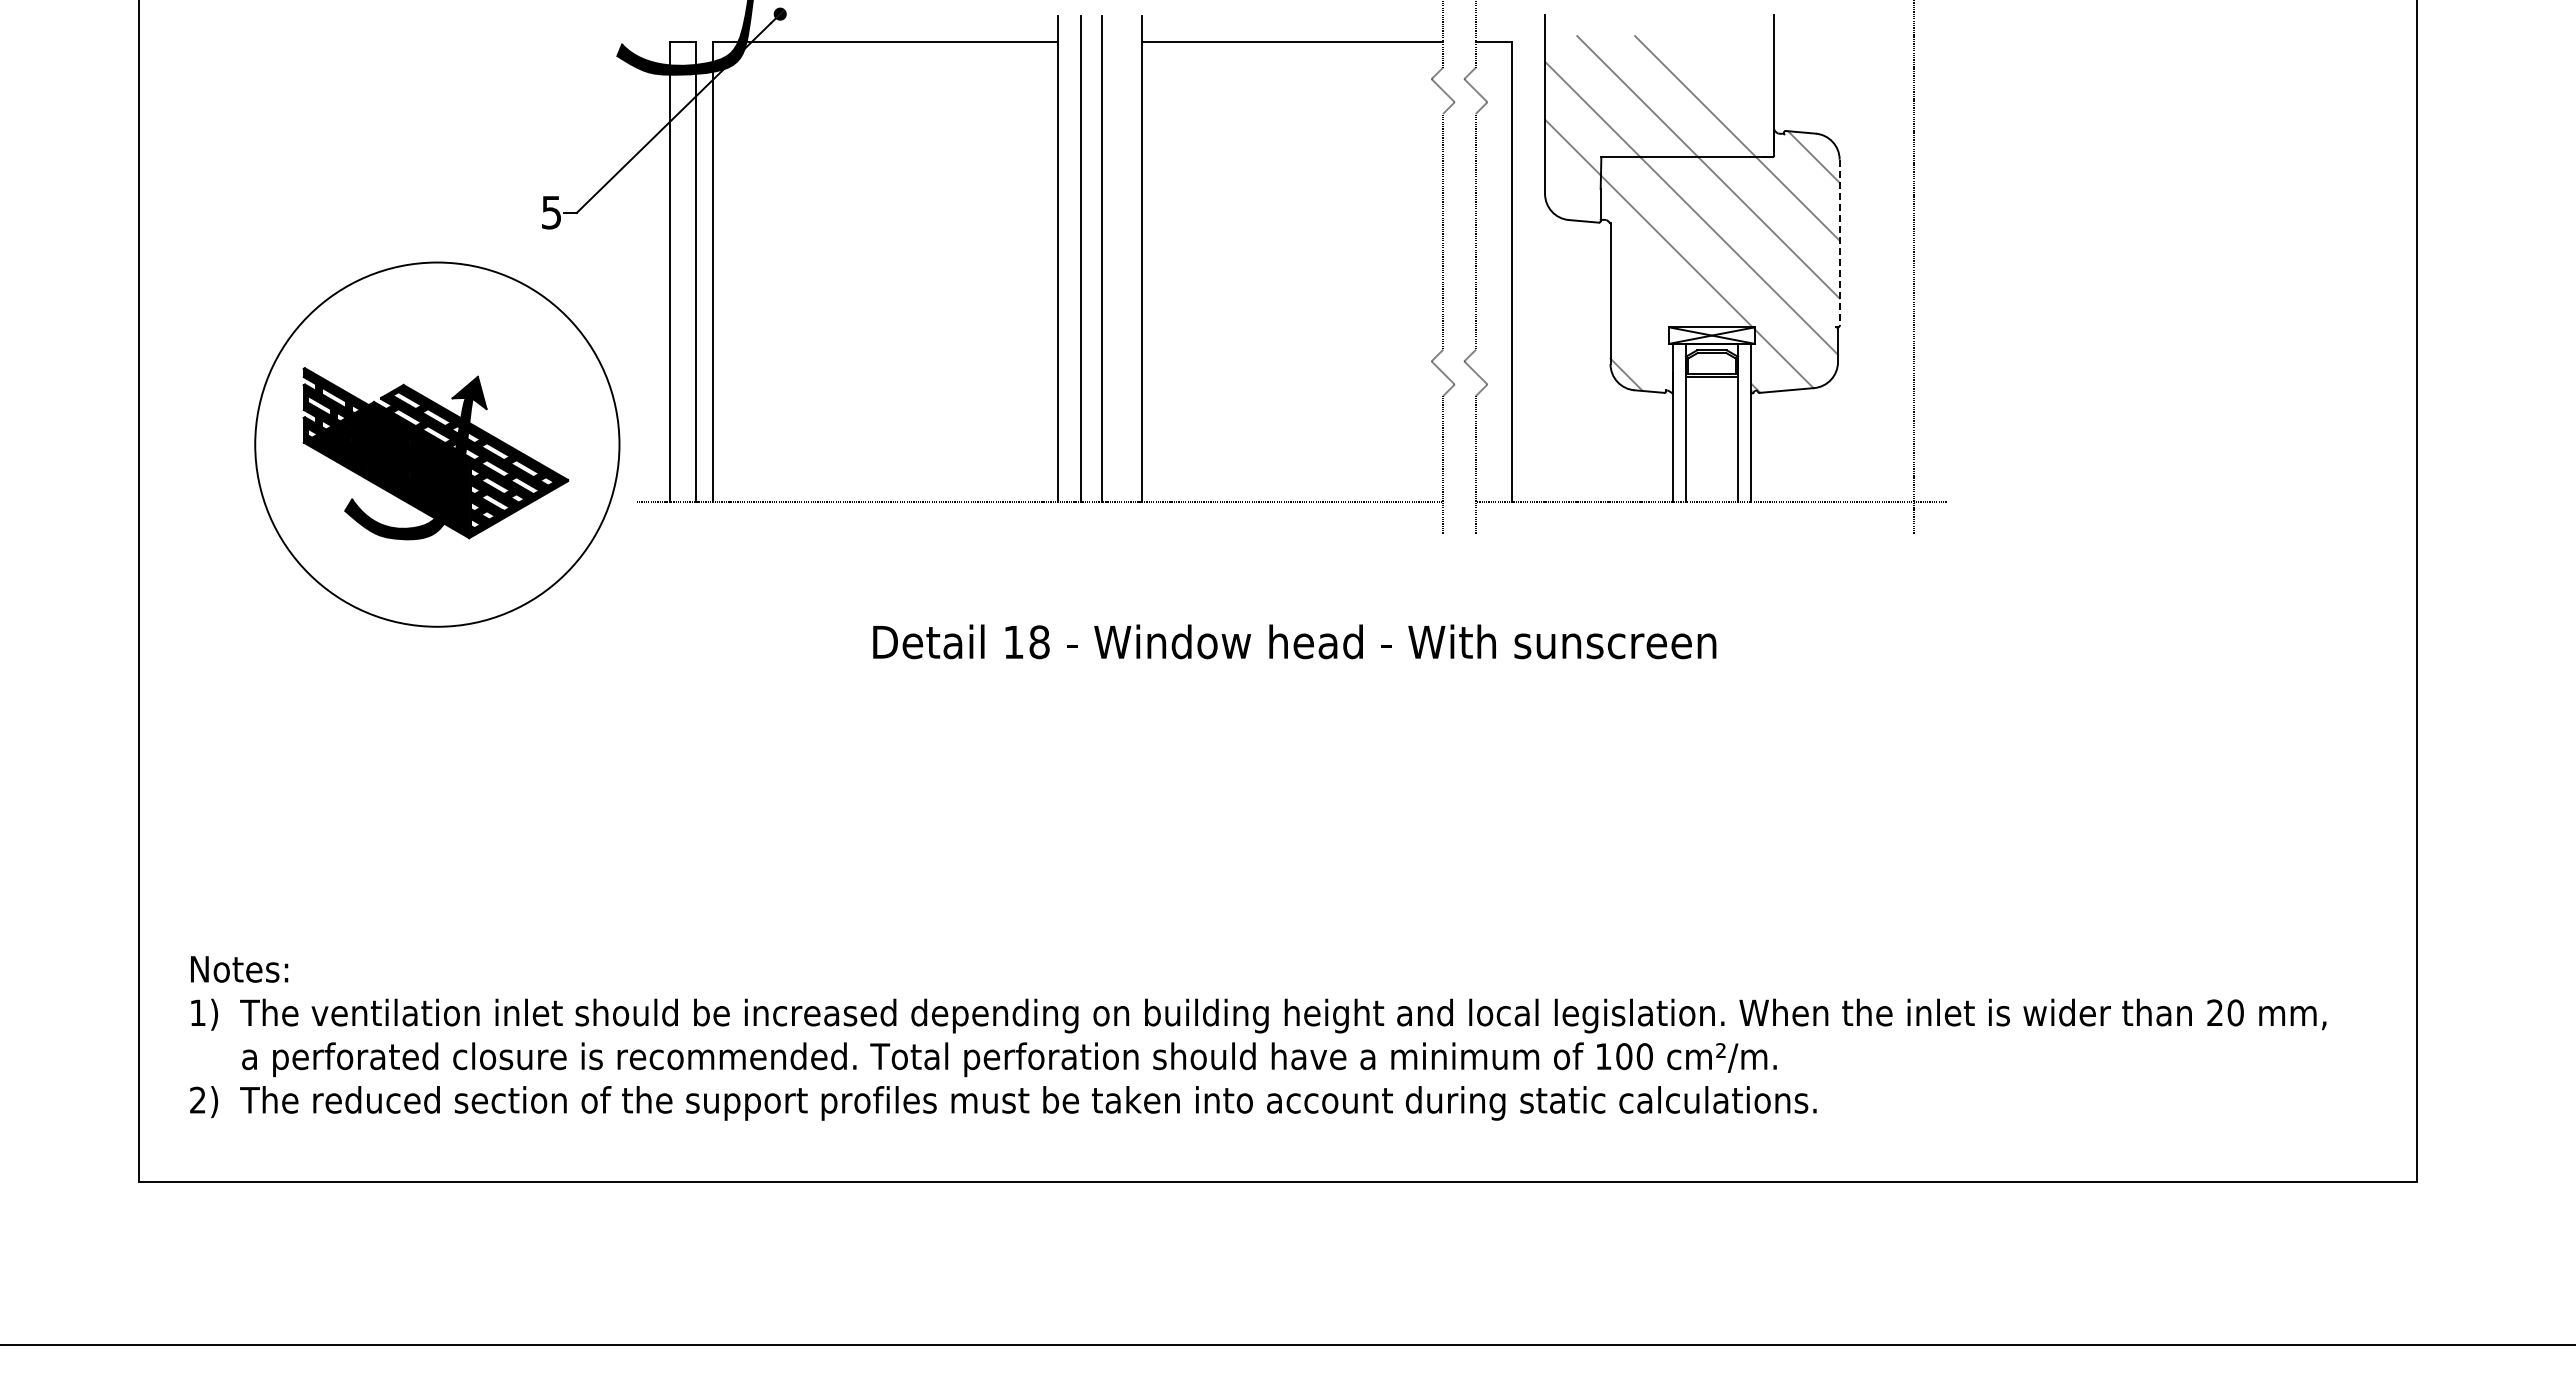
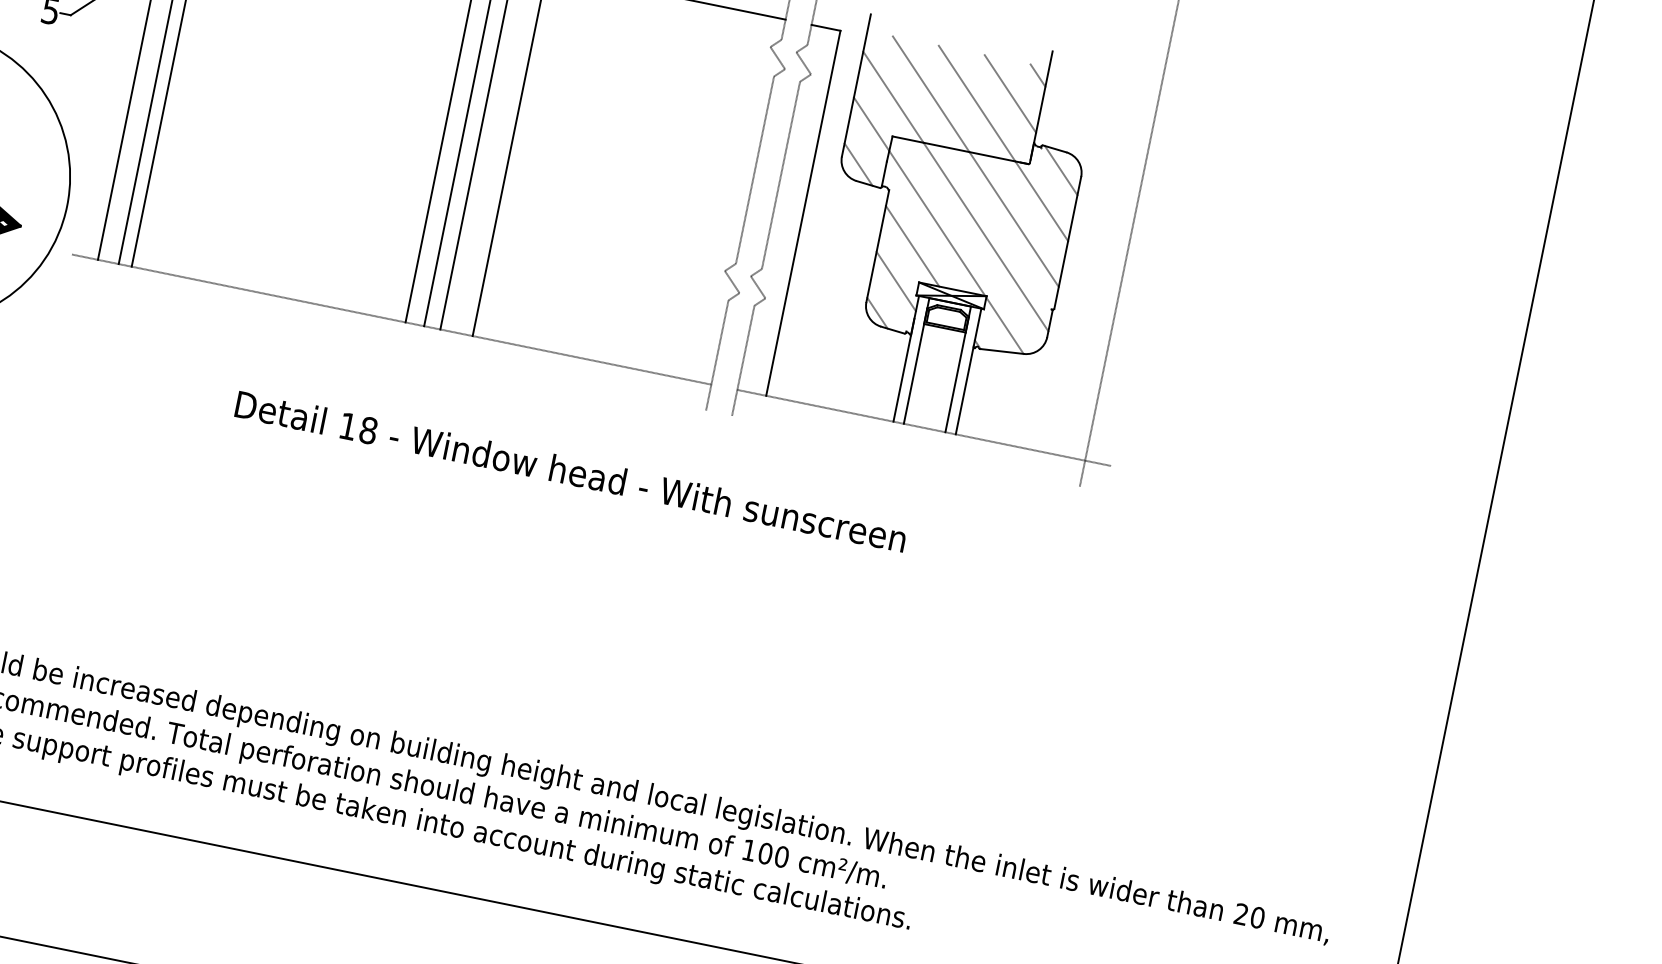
line: (1762, 47) -> (1038, 75), added
line: (1733, 76) -> (1010, 93), added
line: (1567, 199) -> (858, 164), added
line: (1839, 243) -> (1067, 243), dashed -> solid
line: (1652, 285) -> (912, 246), added
line: (1641, 331) -> (896, 281), added

